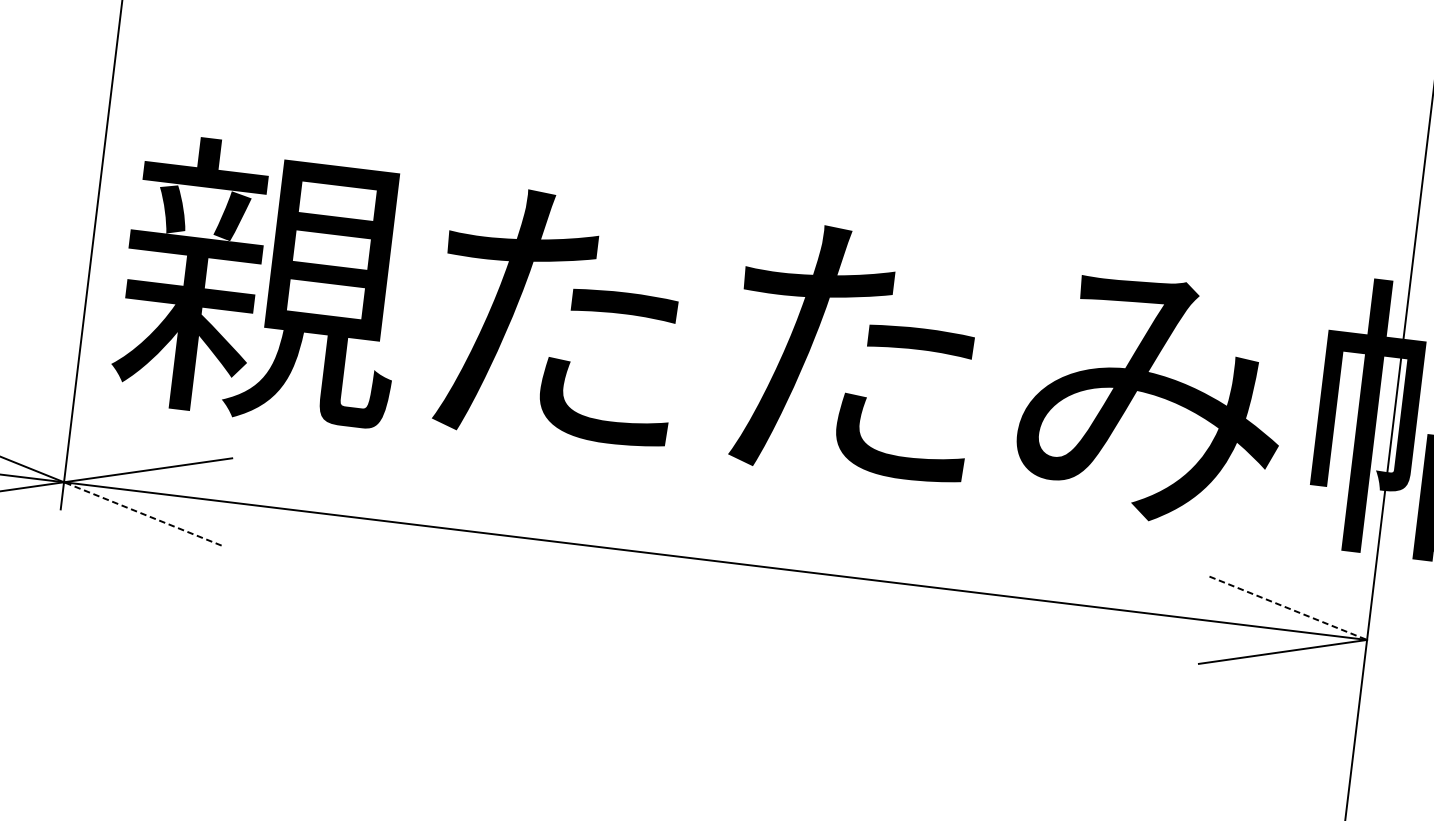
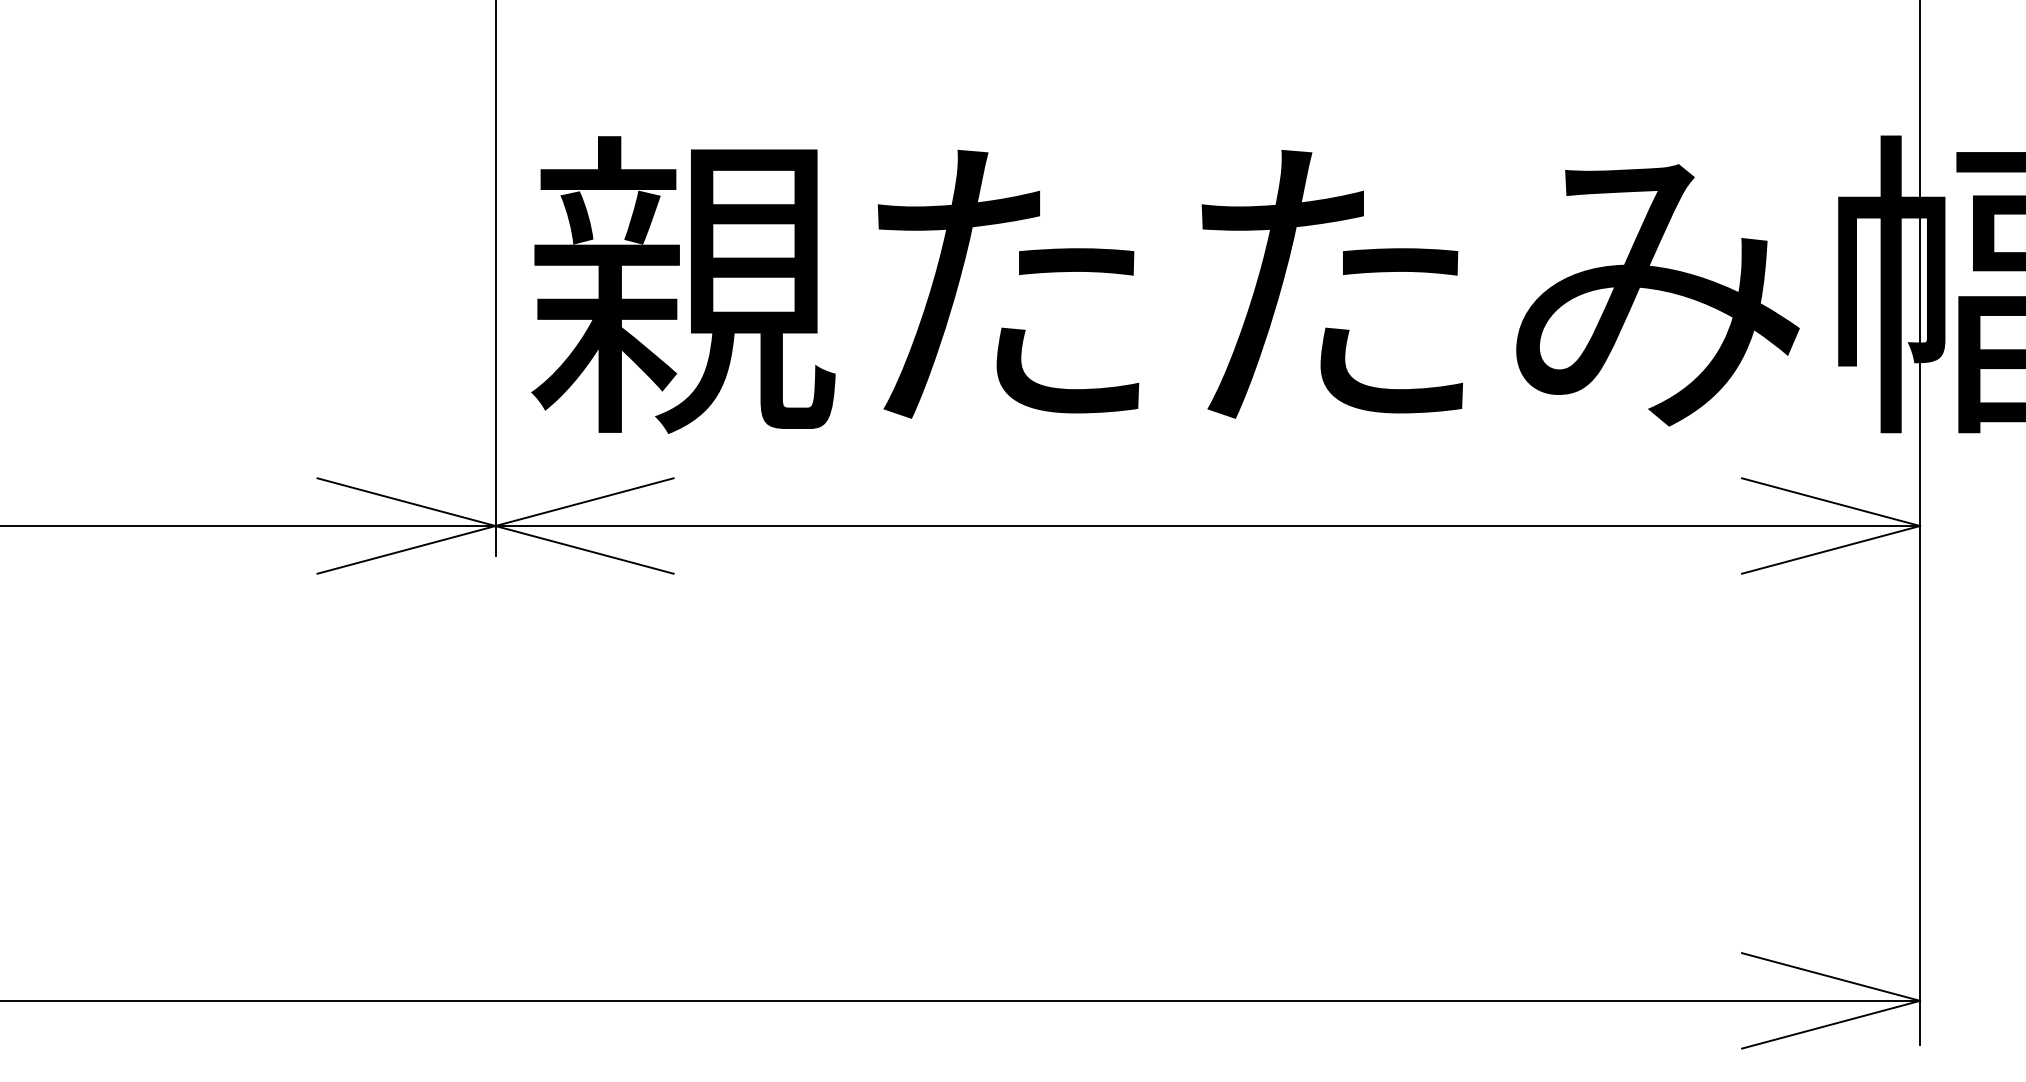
line: (142, 513) -> (584, 549), dashed -> solid
line: (1288, 608) -> (1831, 502), dashed -> solid

